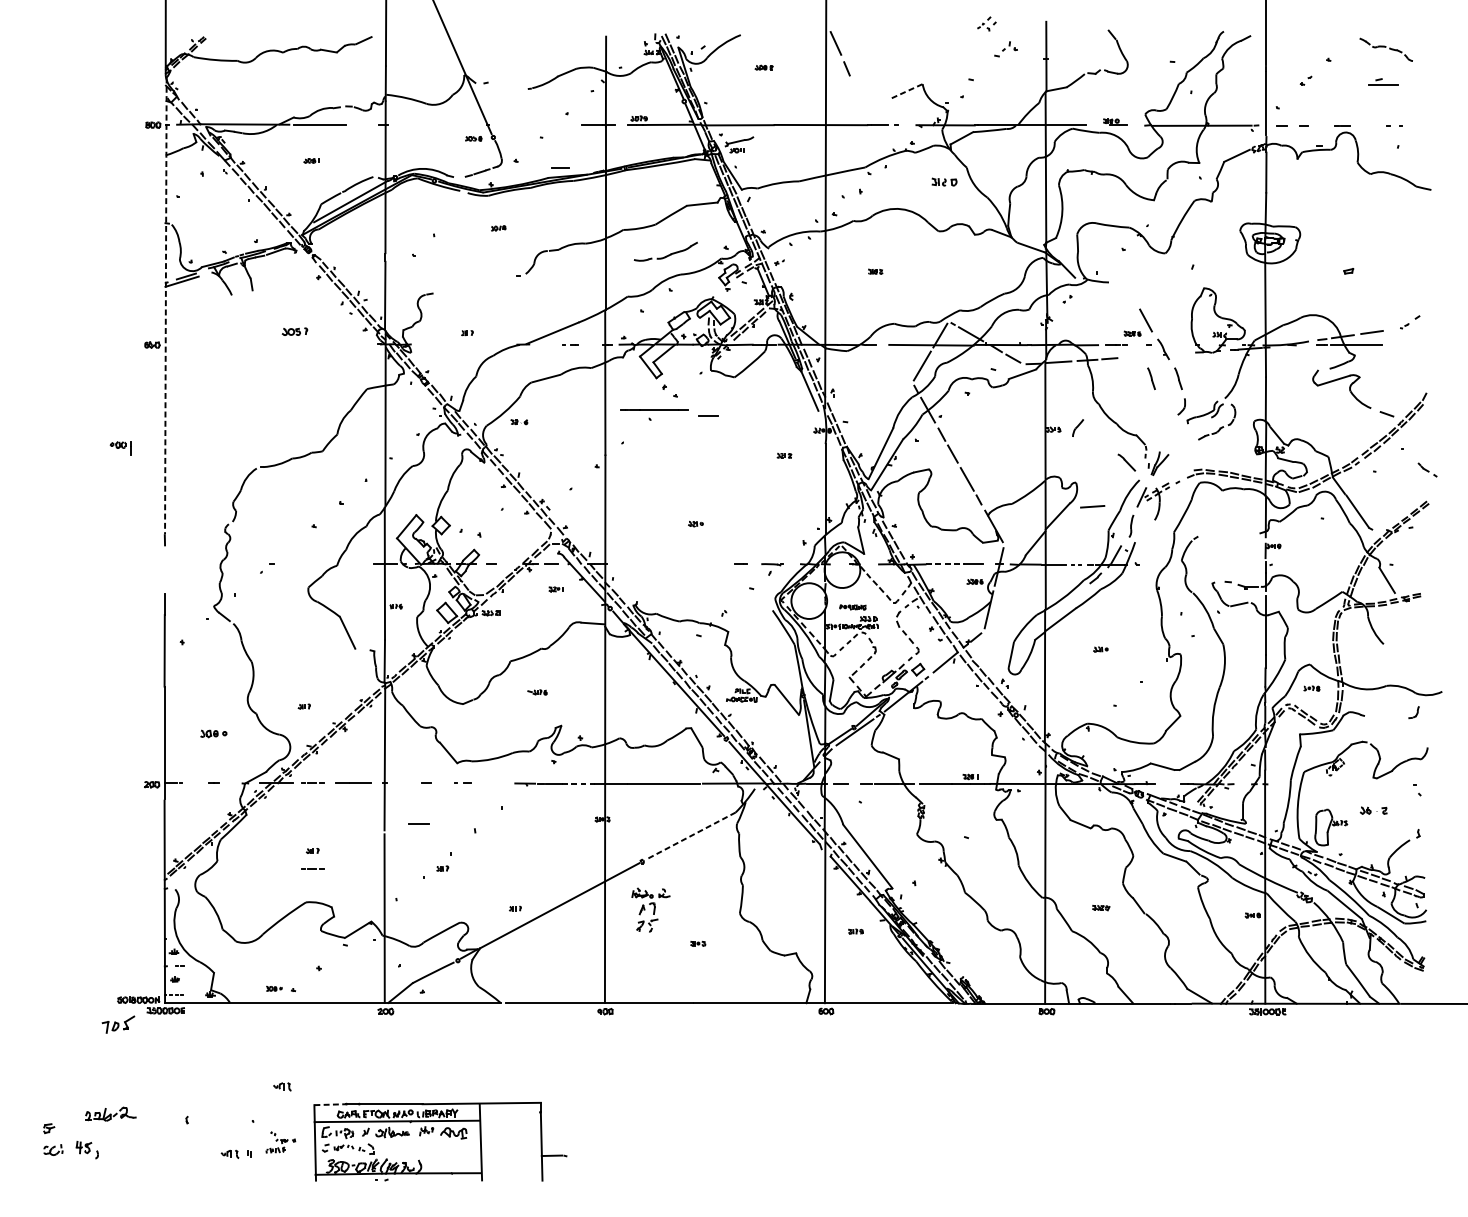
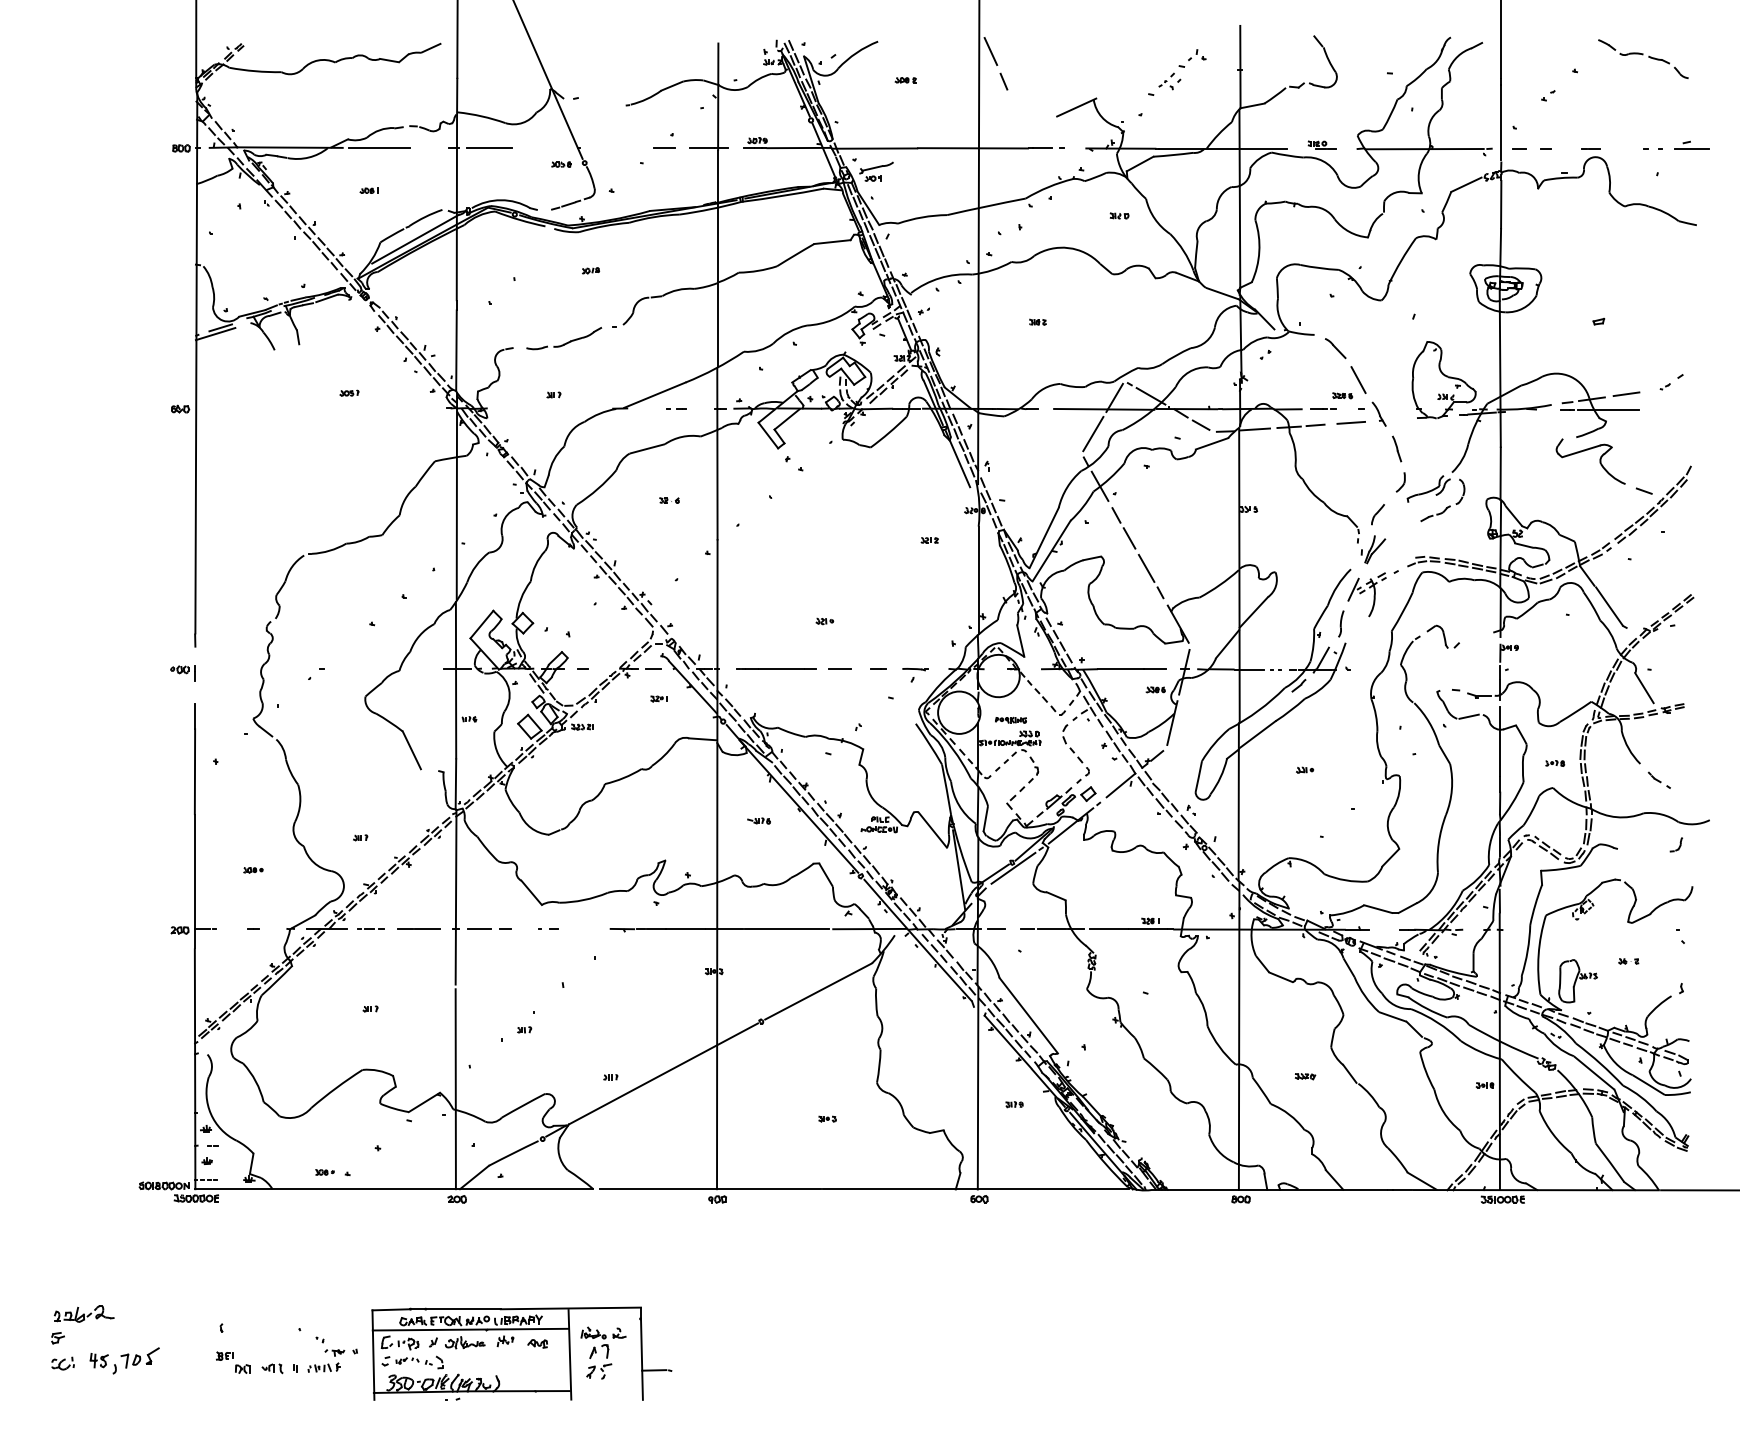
part: (986, 24) -> (1169, 81), moved
part: (1386, 49) -> (1643, 58), size x1.43
part: (1382, 81) -> (1691, 144), moved
line: (908, 90) -> (1076, 107), dashed -> solid
line: (413, 124) -> (489, 147), added
line: (560, 167) -> (664, 147), moved
part: (944, 181) -> (1119, 215), size x0.62
part: (666, 251) -> (564, 338), moved
line: (165, 305) -> (196, 362), dashed -> solid
part: (295, 331) -> (349, 392), size x0.62
line: (1151, 378) -> (1365, 448), removed
line: (655, 409) -> (776, 668), moved
line: (708, 415) -> (839, 668), moved
part: (519, 422) -> (669, 500), moved
part: (1077, 428) -> (1377, 514), moved
part: (120, 448) -> (182, 673), moved
line: (1126, 462) -> (1335, 348), moved
part: (1426, 469) -> (1658, 779), moved
line: (1092, 506) -> (1350, 422), moved
part: (1216, 536) -> (1442, 636), added
line: (945, 564) -> (1120, 669), dashed -> solid
part: (1312, 688) -> (1555, 763), moved
part: (537, 691) -> (758, 820), moved
part: (214, 734) -> (253, 870), size x0.62
line: (578, 783) -> (685, 929), dashed -> solid
part: (1373, 810) -> (1628, 961), size x0.62
line: (418, 823) -> (479, 928), moved
line: (690, 836) -> (818, 991), dashed -> solid
line: (312, 868) -> (370, 1029), removed
part: (650, 909) -> (603, 1352), moved
part: (117, 1024) -> (139, 1357), moved
part: (282, 1086) -> (334, 1288), removed
line: (330, 1104) -> (391, 1309), dashed -> solid
part: (110, 1113) -> (83, 1313), moved
part: (453, 1133) -> (537, 1343), size x0.62
part: (280, 1142) -> (332, 1354), size x1.43
part: (197, 1149) -> (233, 1362), added

